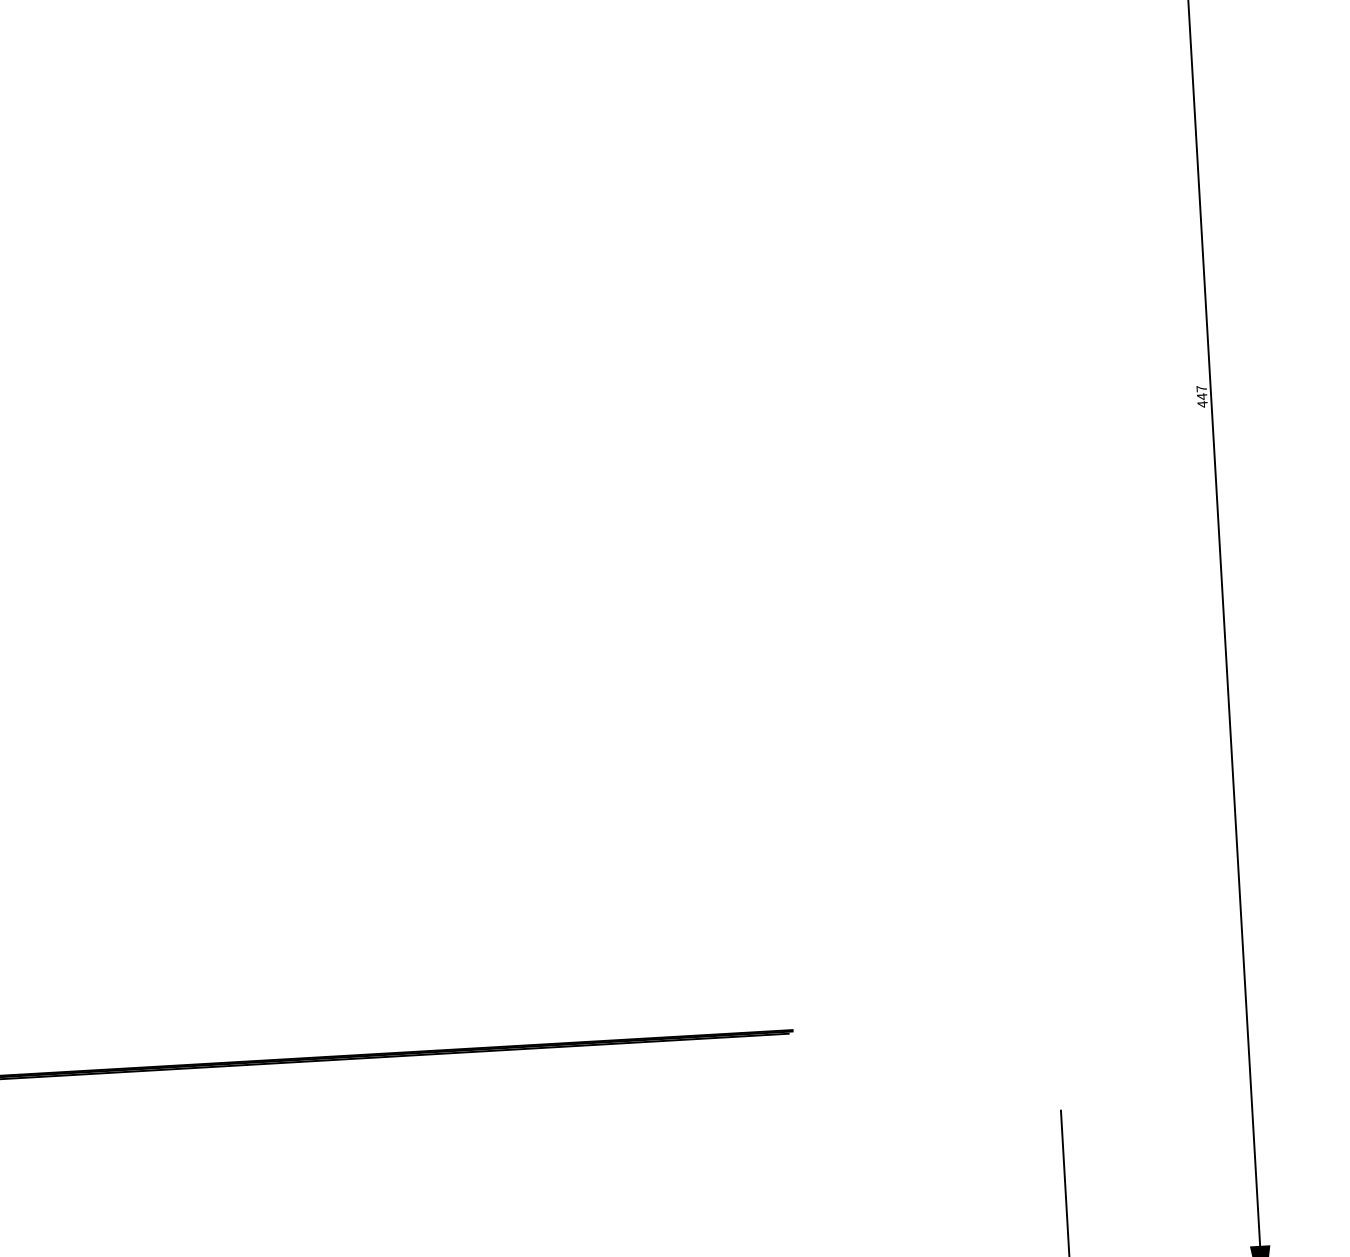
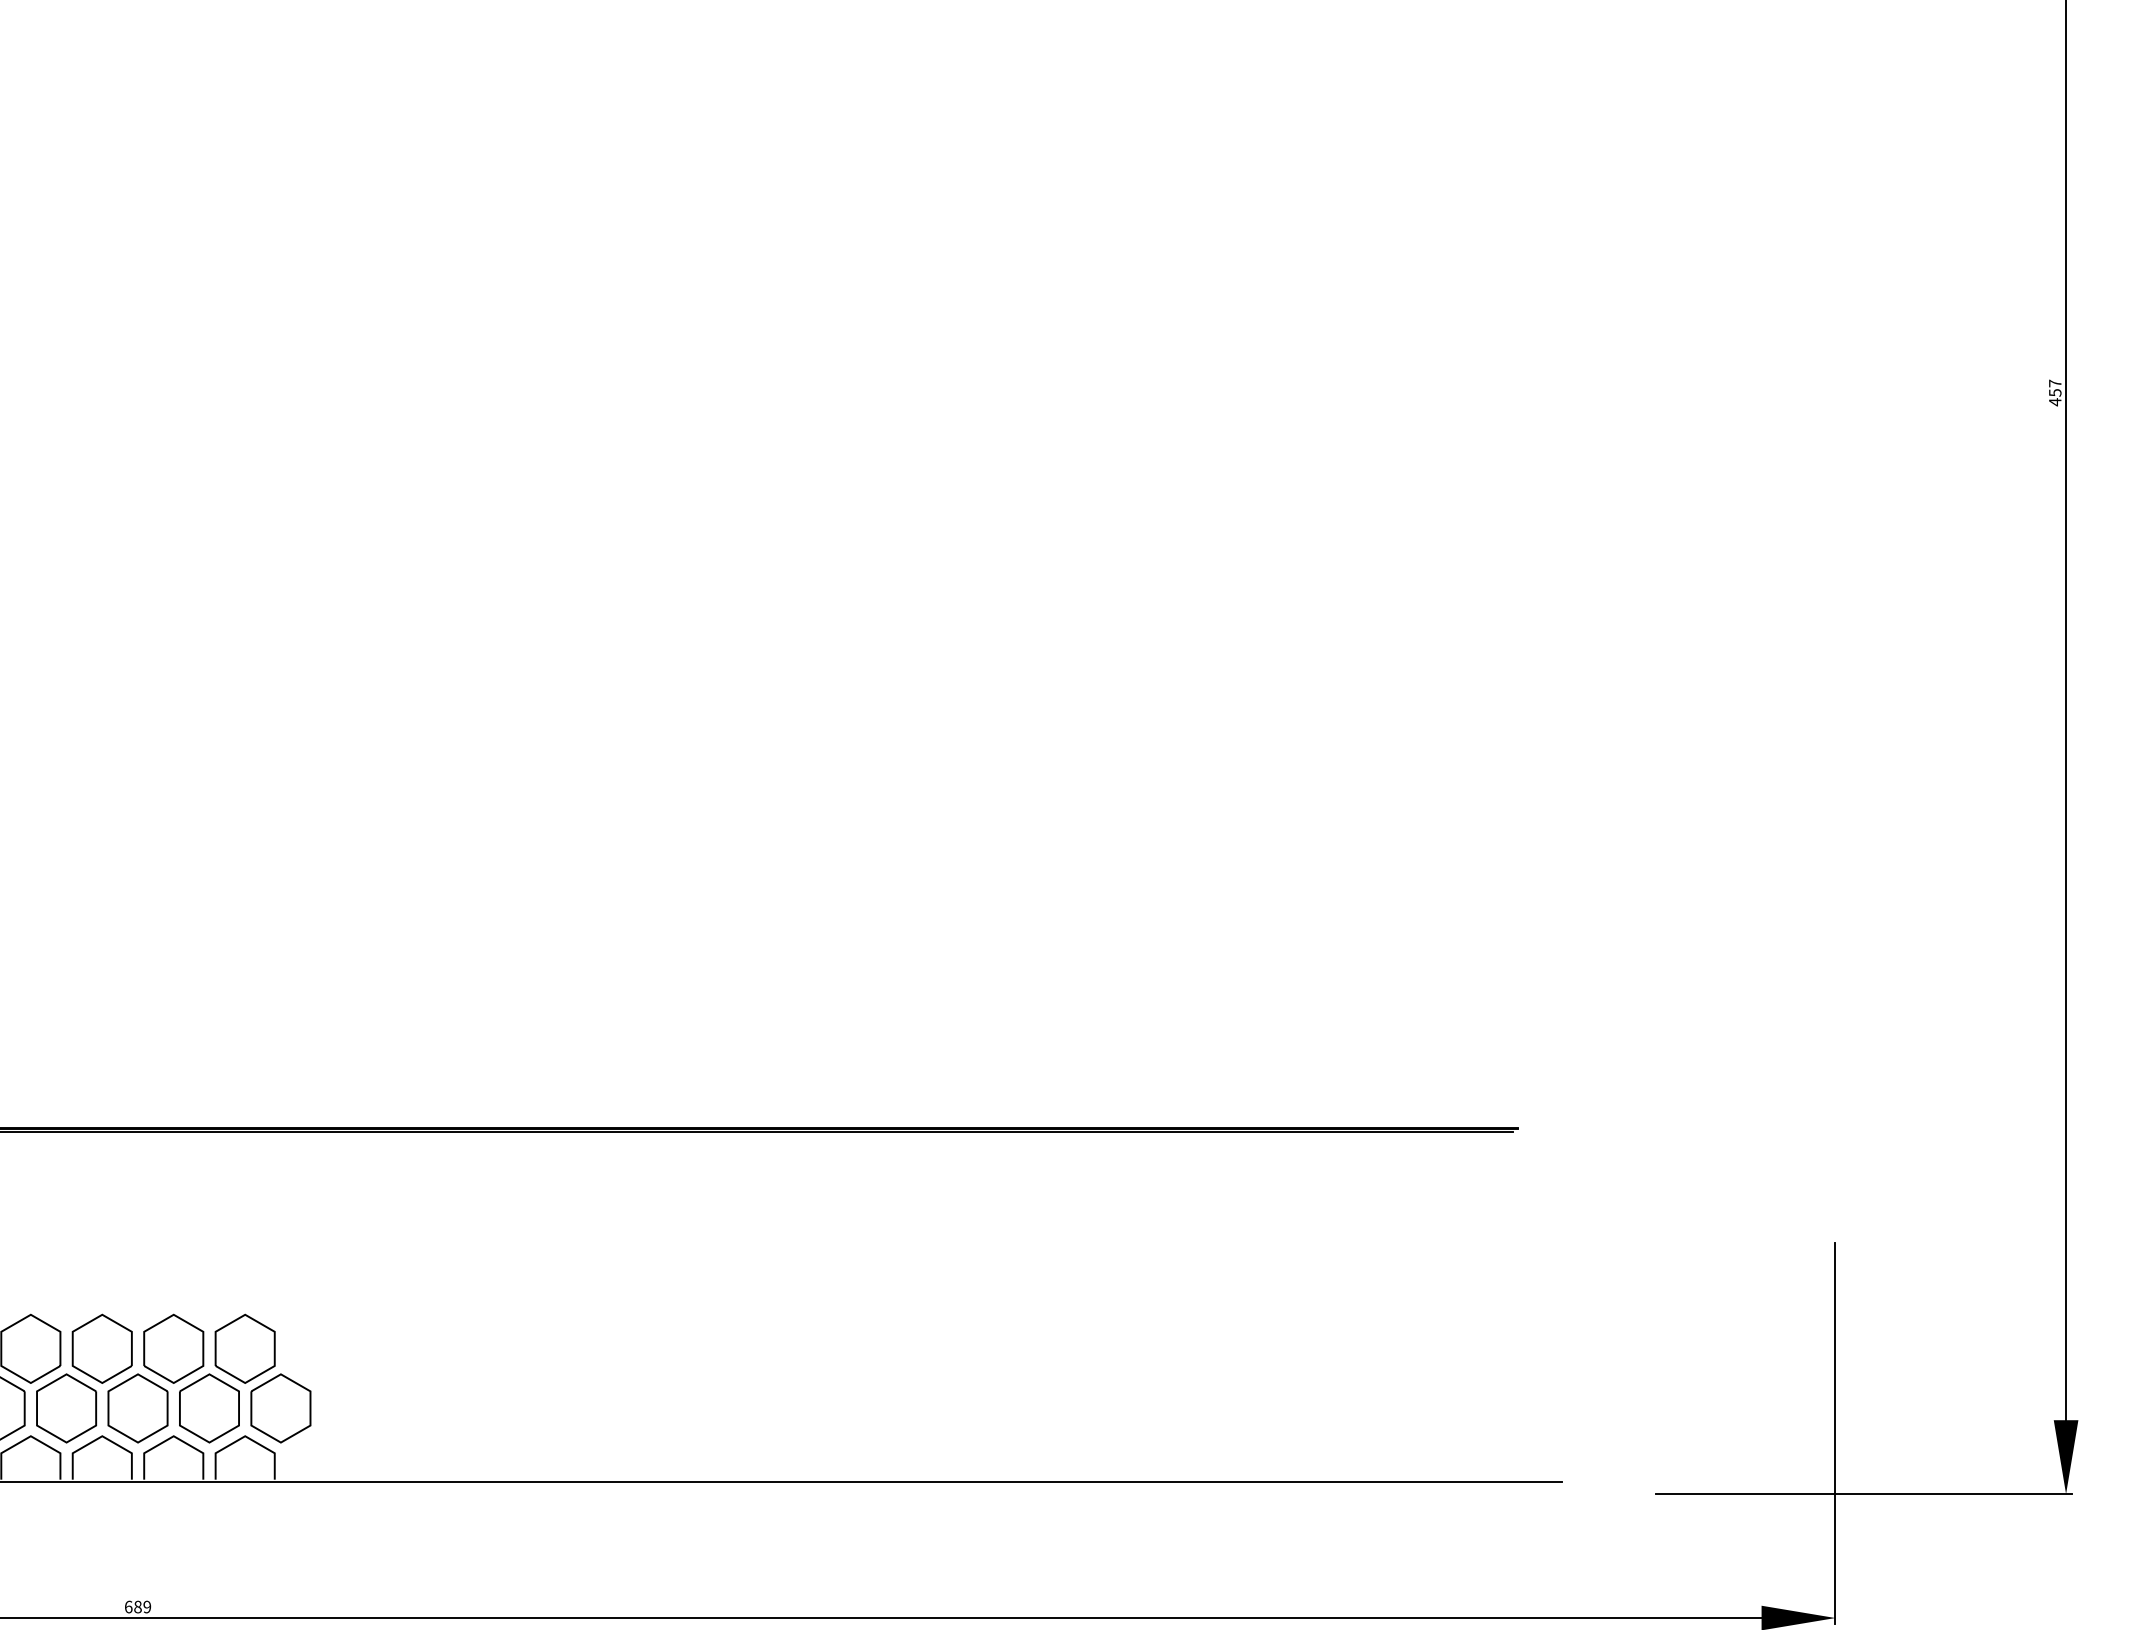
text: (1202, 396) -> (2055, 392), 447 -> 457

